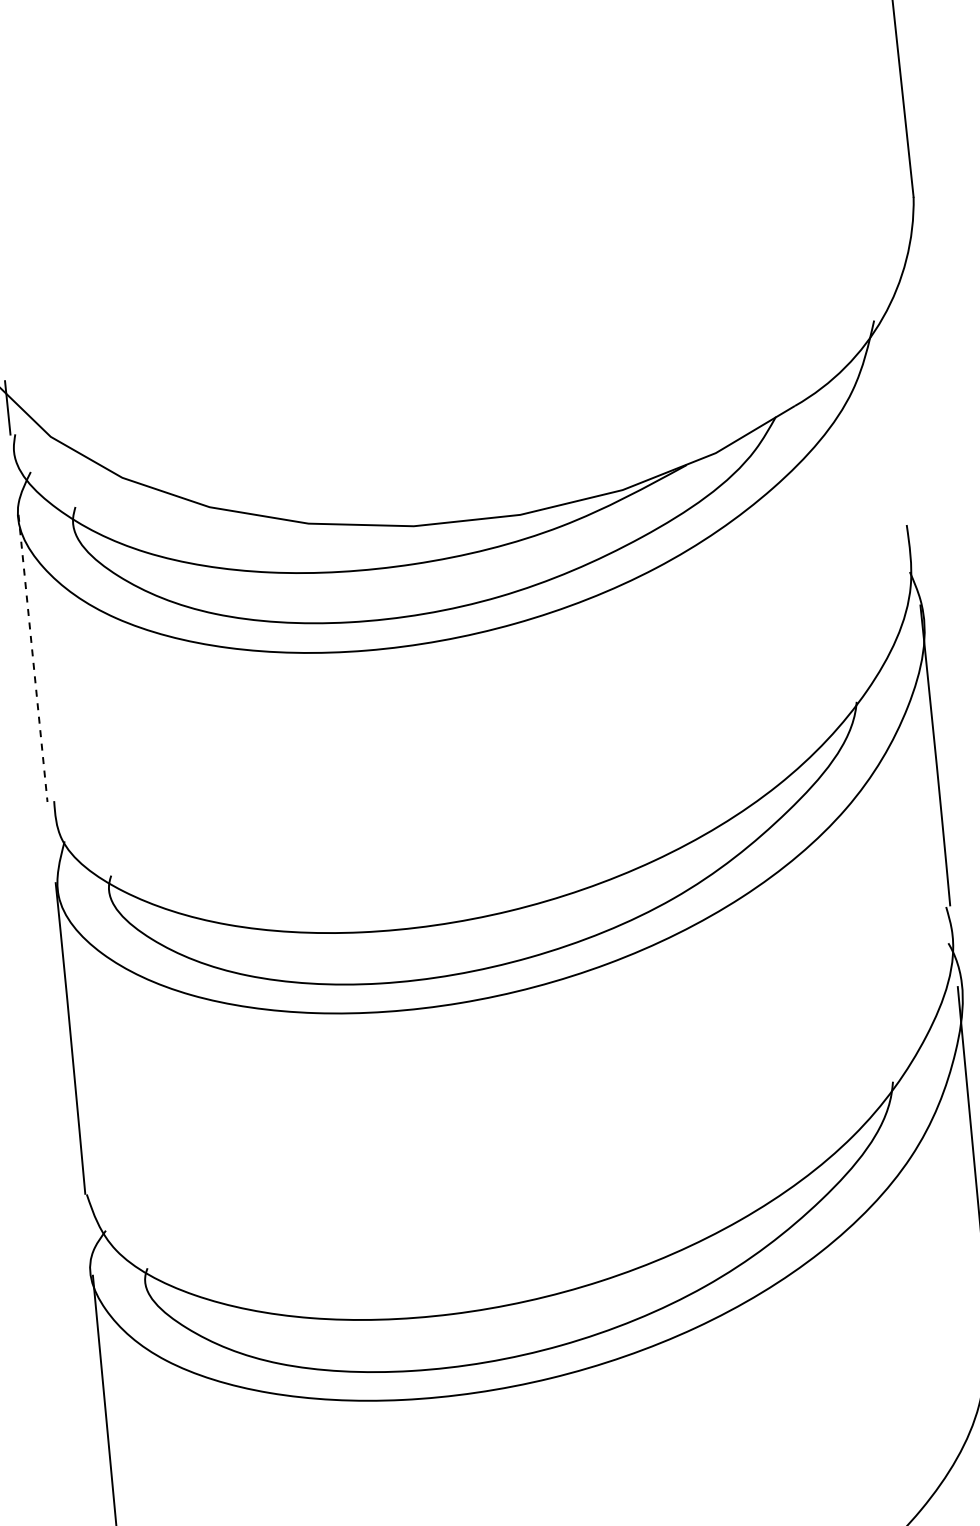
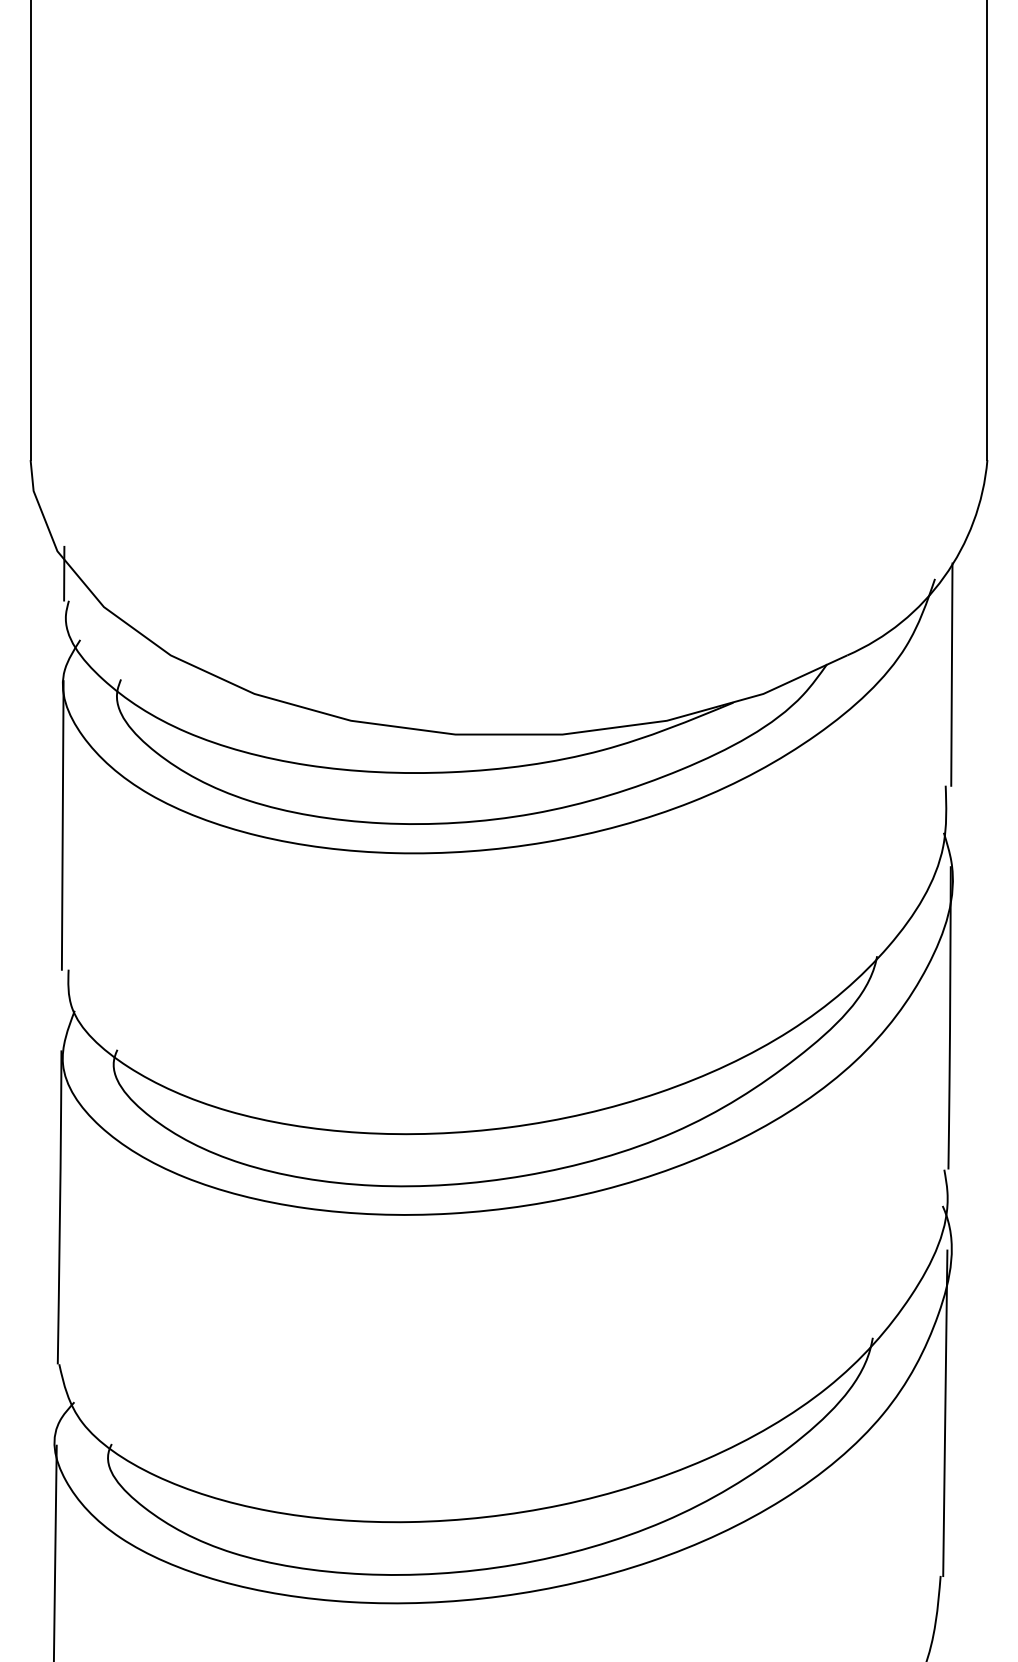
line: (900, 413) -> (951, 674), added
line: (32, 658) -> (62, 825), dashed -> solid

